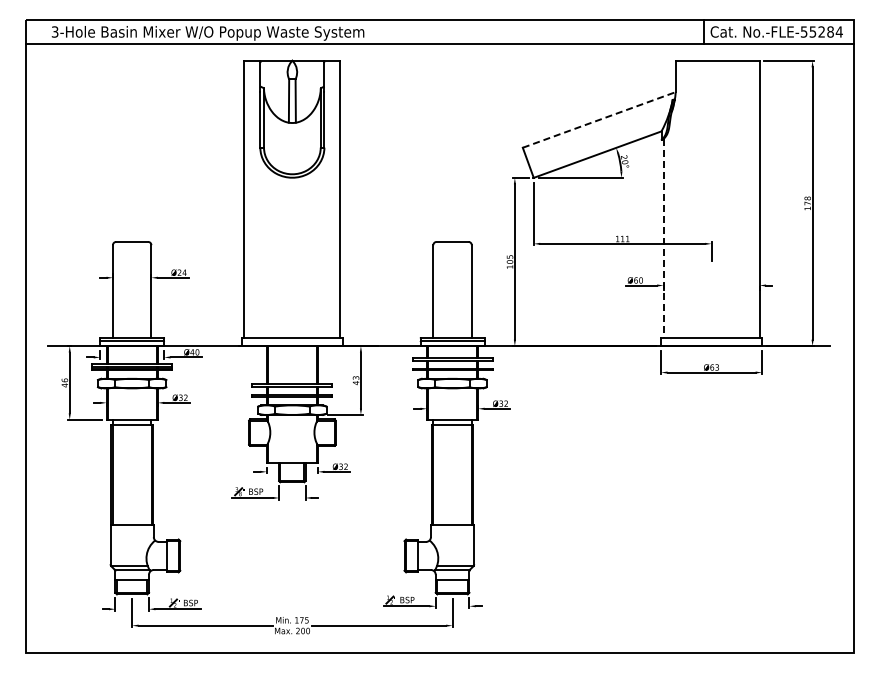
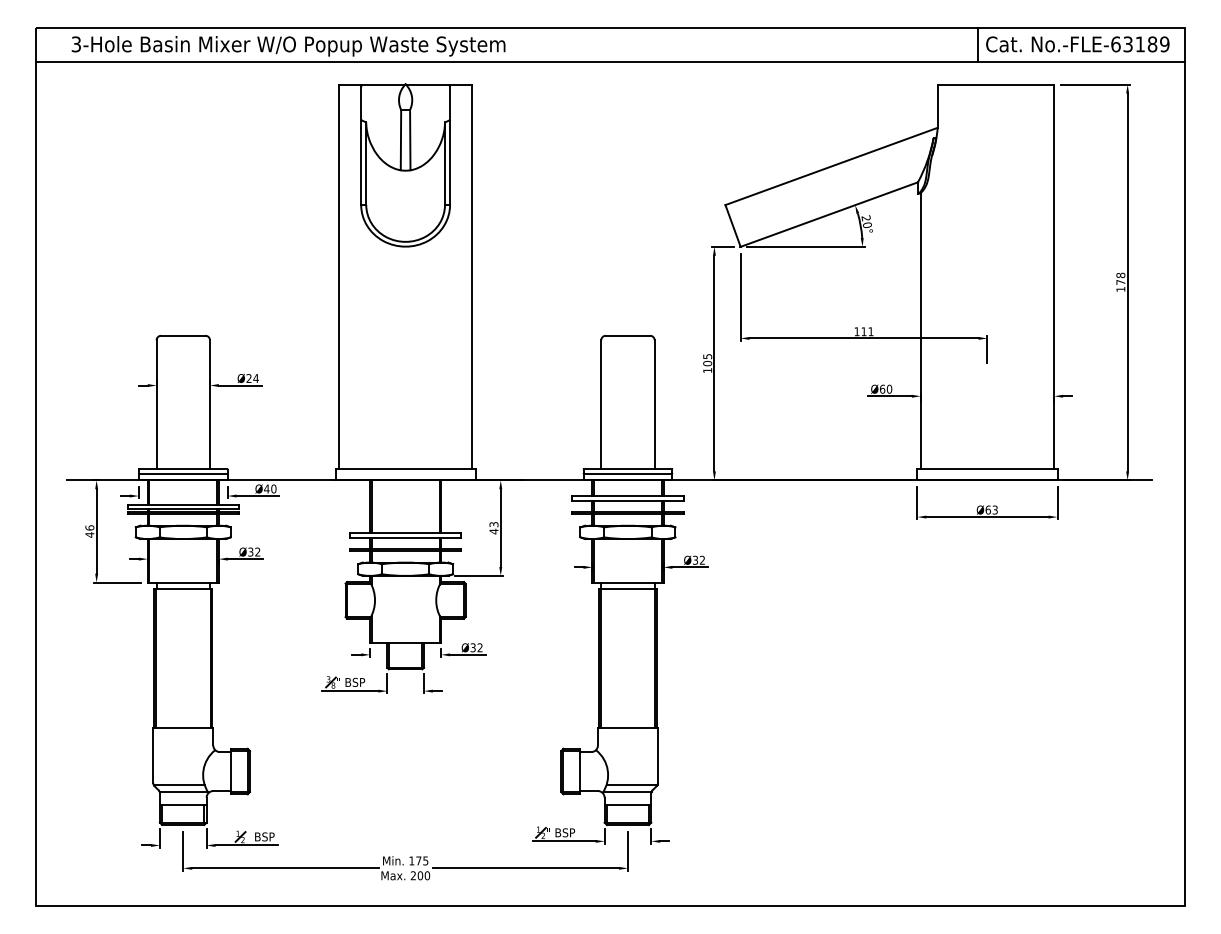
text: (821, 31) -> (1139, 43), No.-FLE-55284 -> No.-FLE-63189
line: (599, 119) -> (831, 165), dashed -> solid
line: (663, 238) -> (920, 330), dashed -> solid

